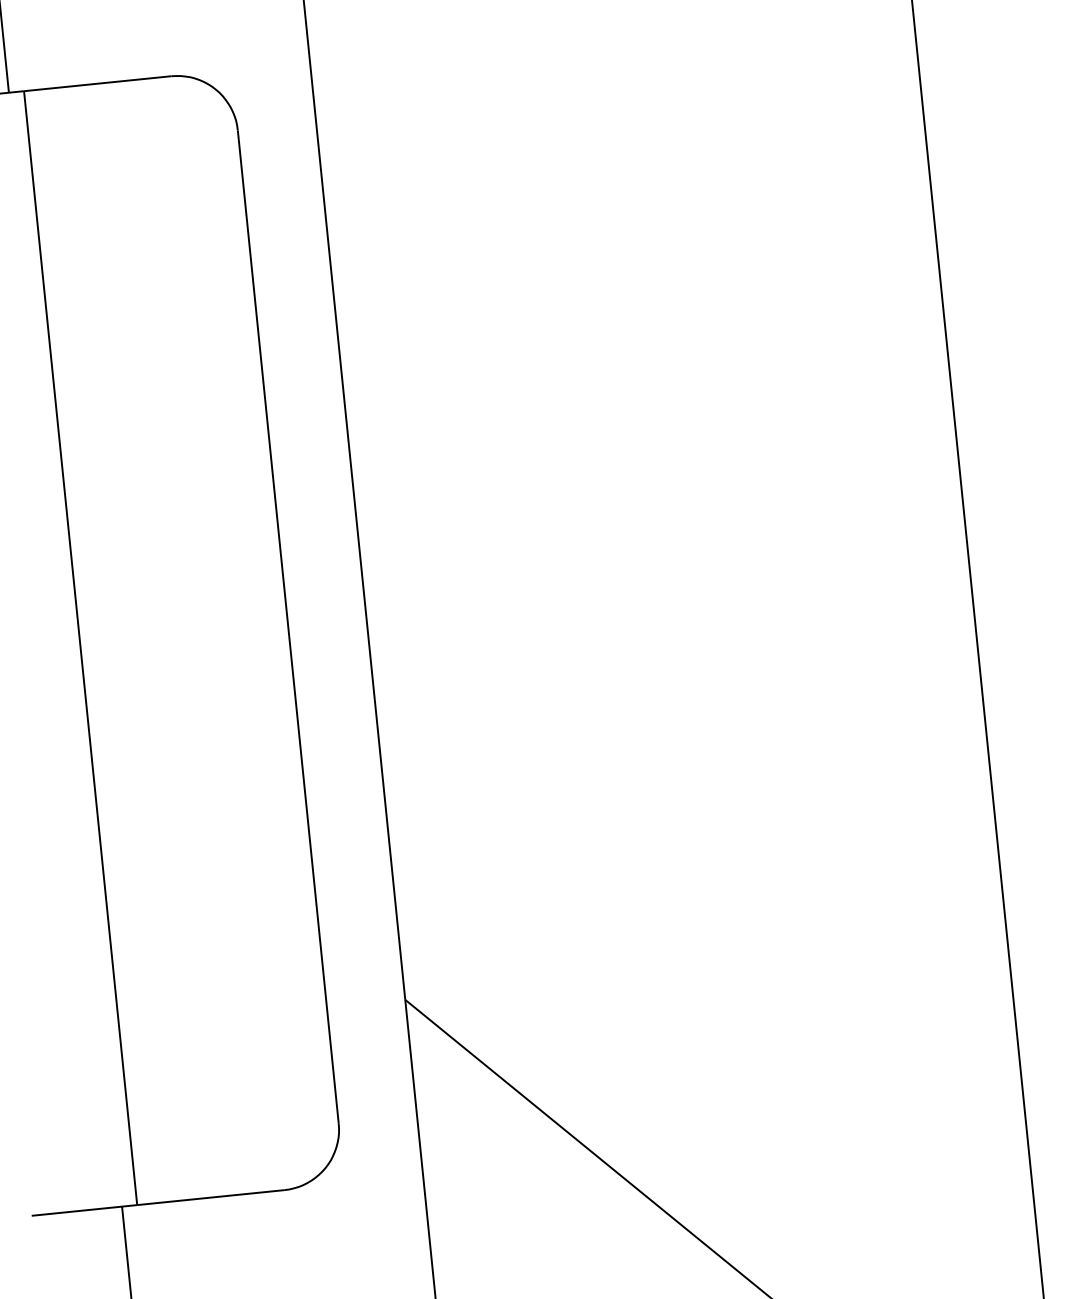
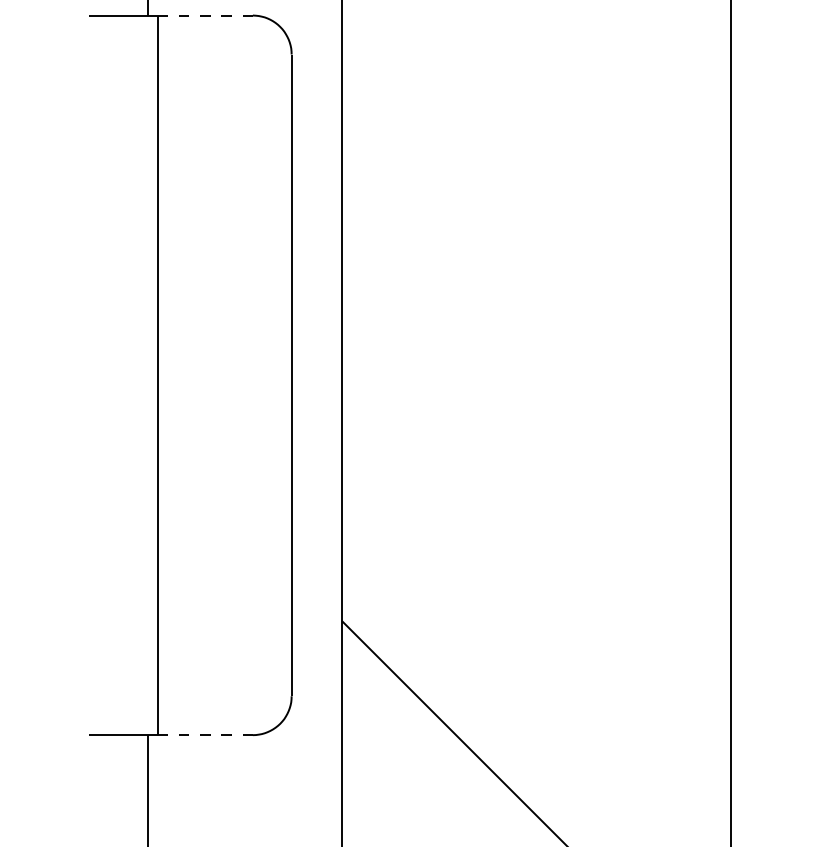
line: (98, 83) -> (205, 15), solid -> dashed
line: (211, 1198) -> (205, 735), solid -> dashed

